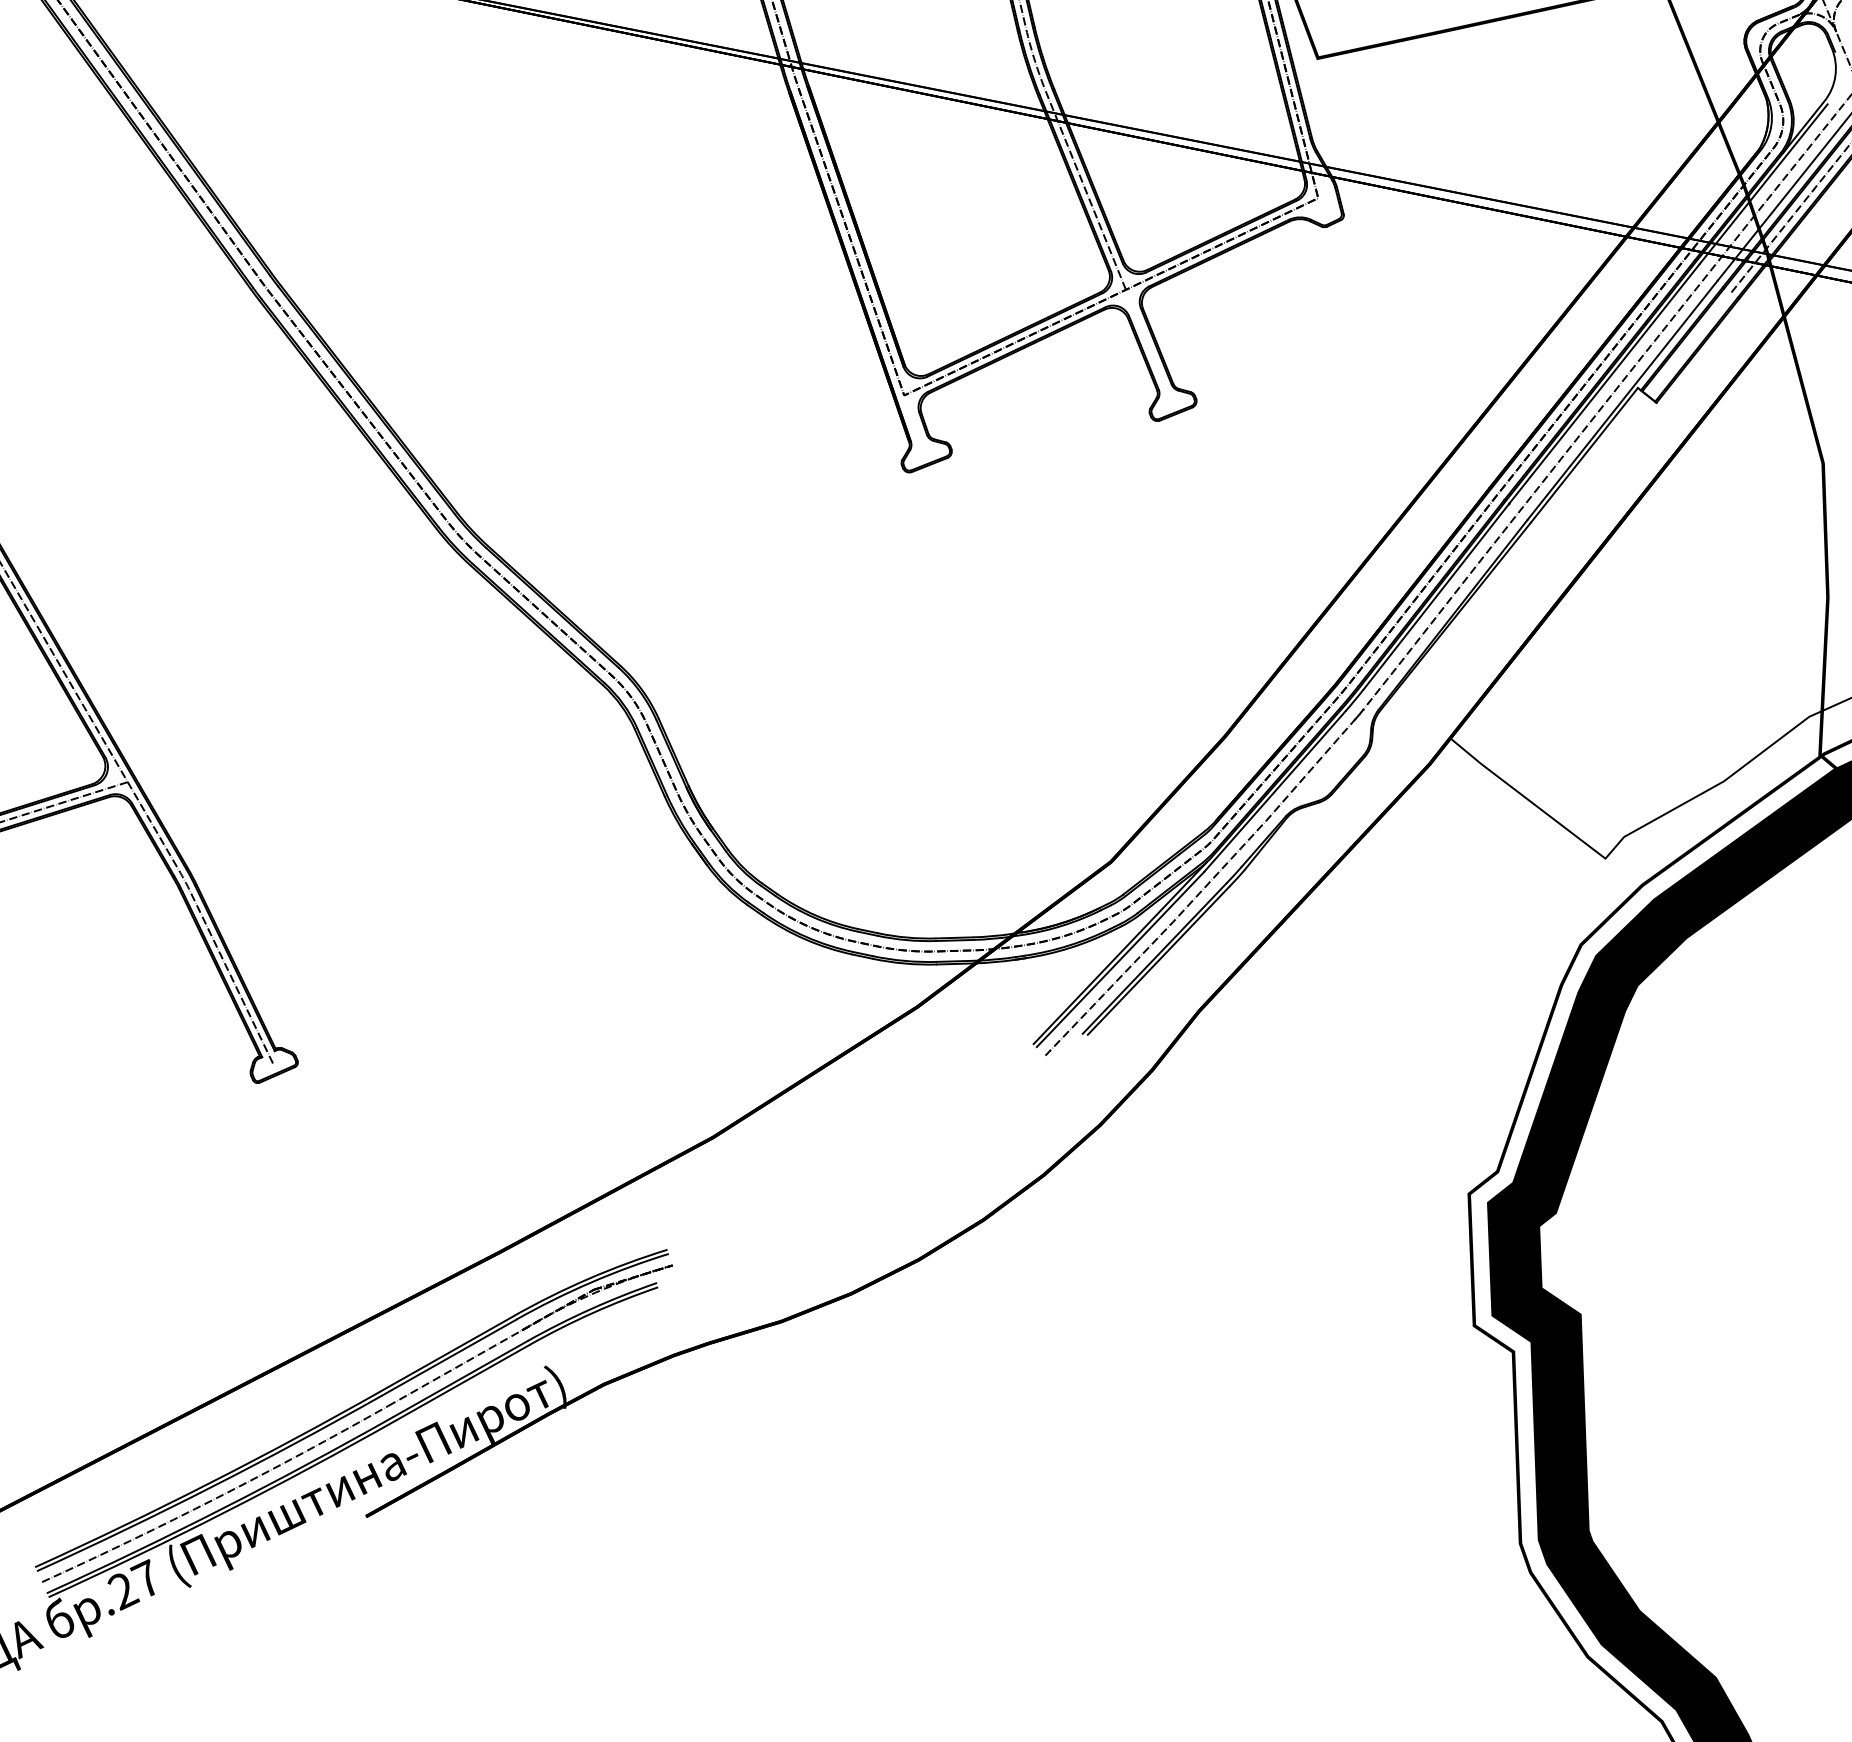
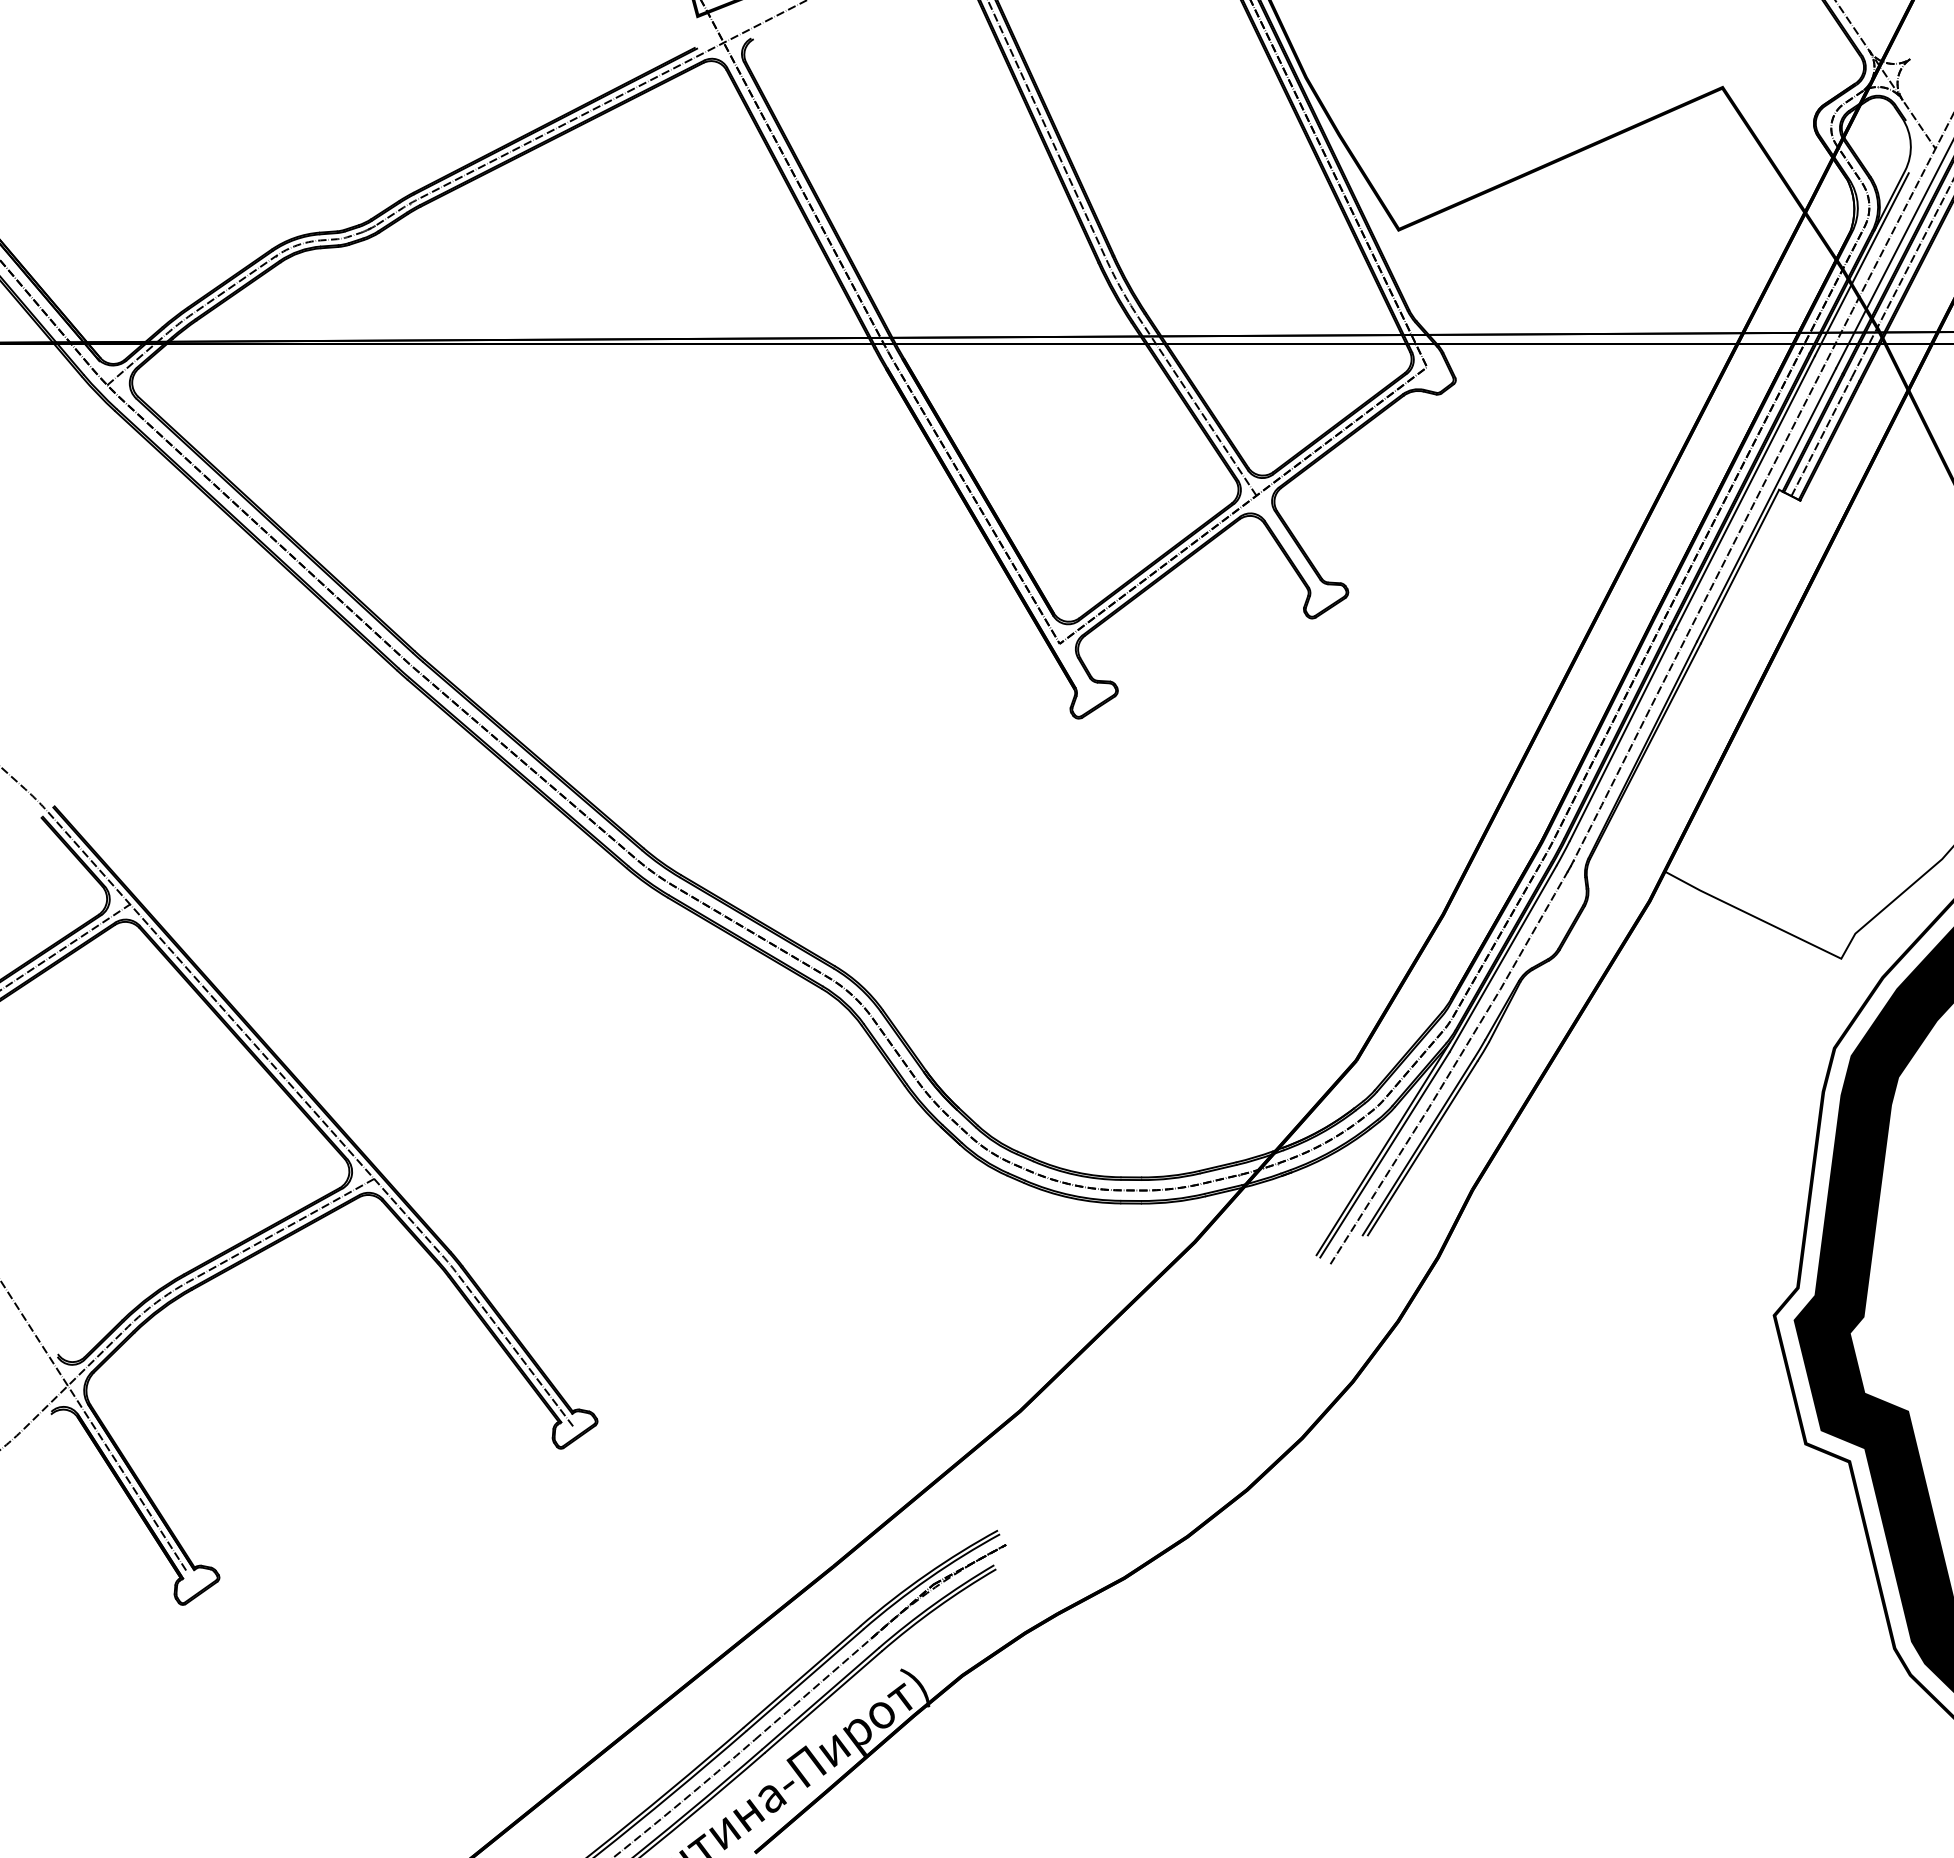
line: (1689, 344) -> (1821, 436), added

